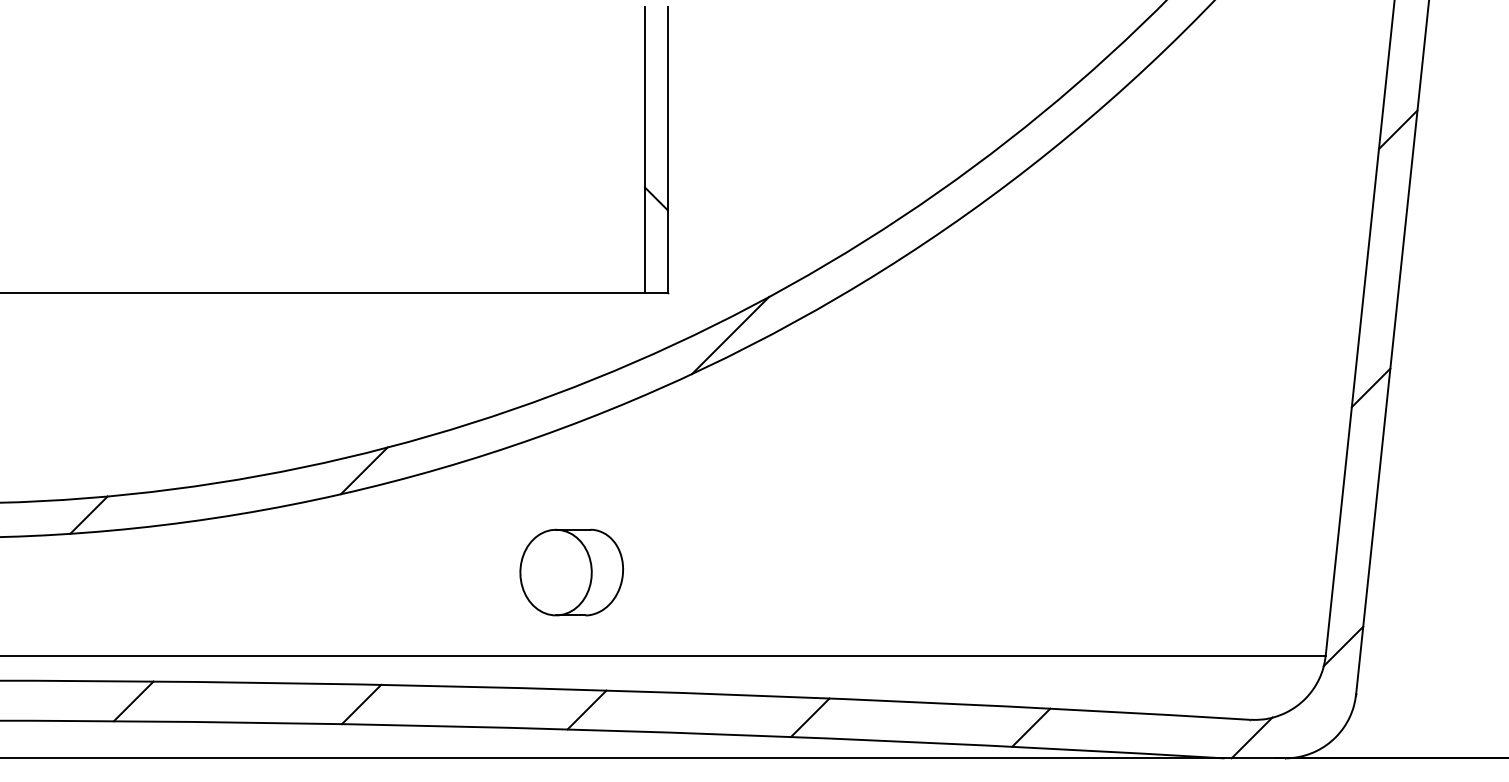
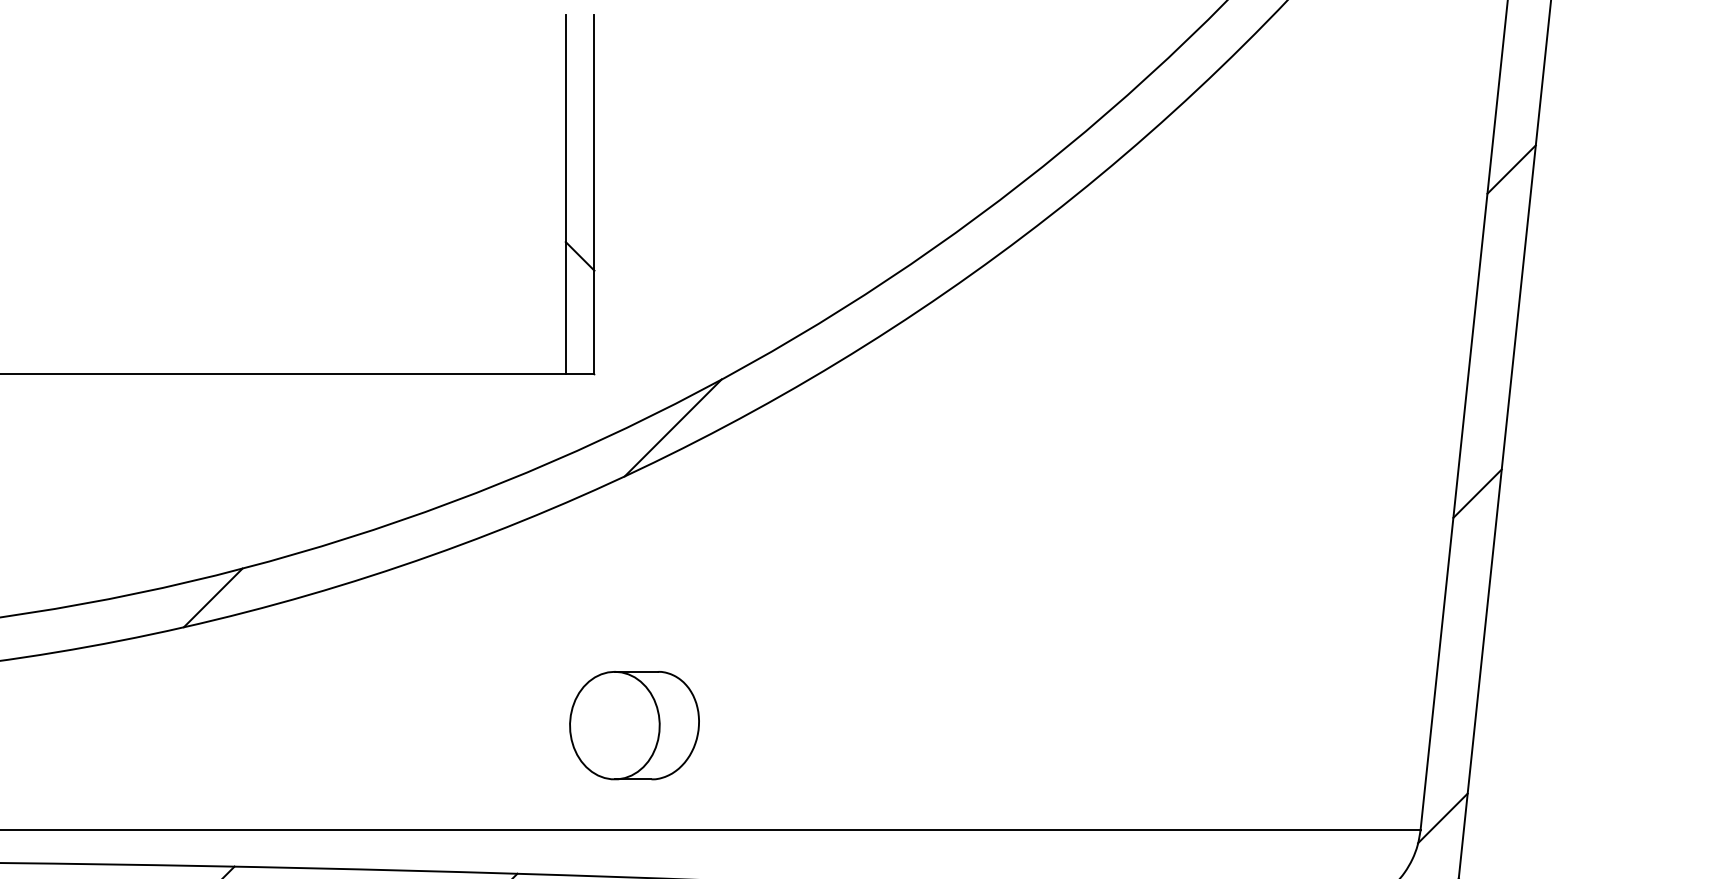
part: (571, 572) -> (634, 725), moved

